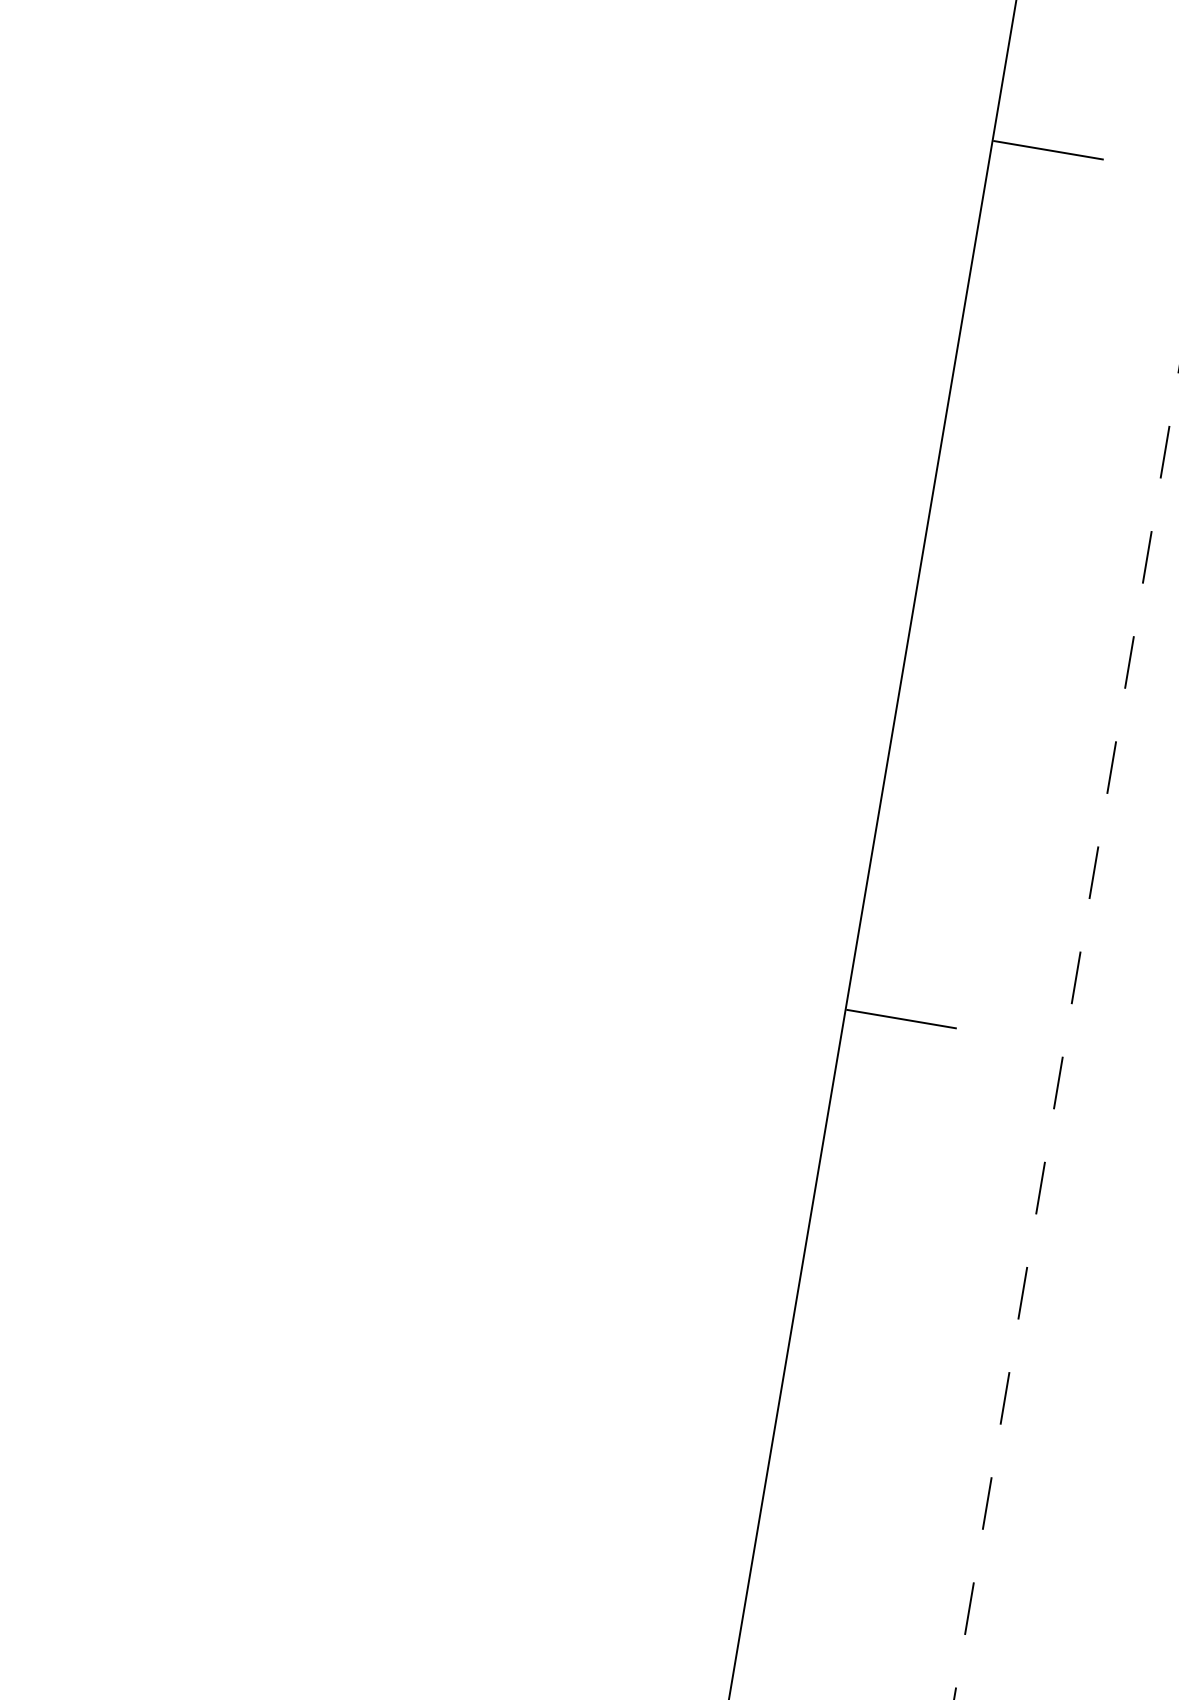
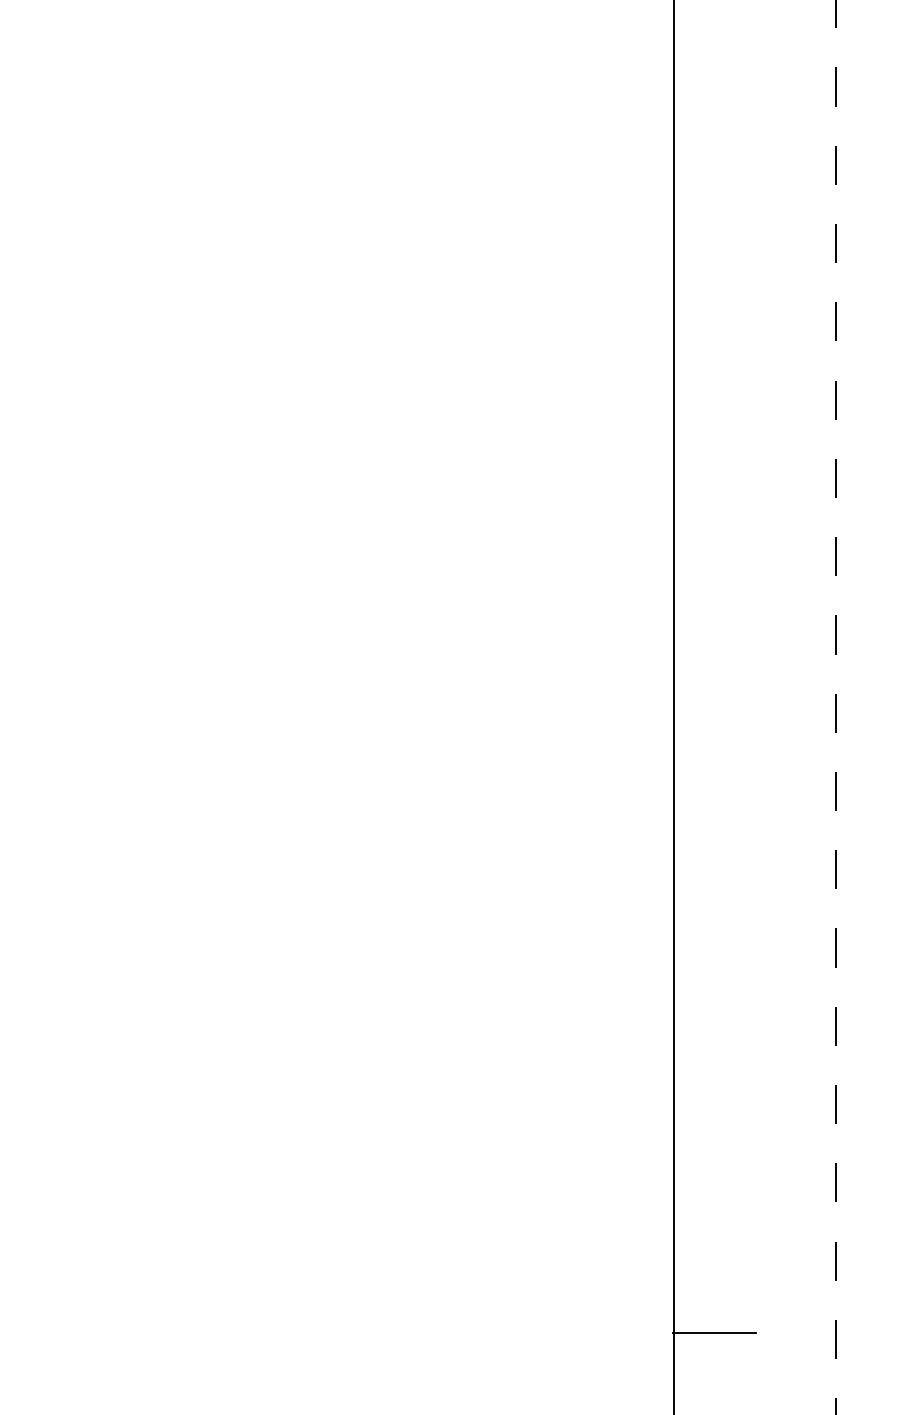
line: (1047, 150) -> (714, 39), removed
line: (900, 1019) -> (714, 686), removed

